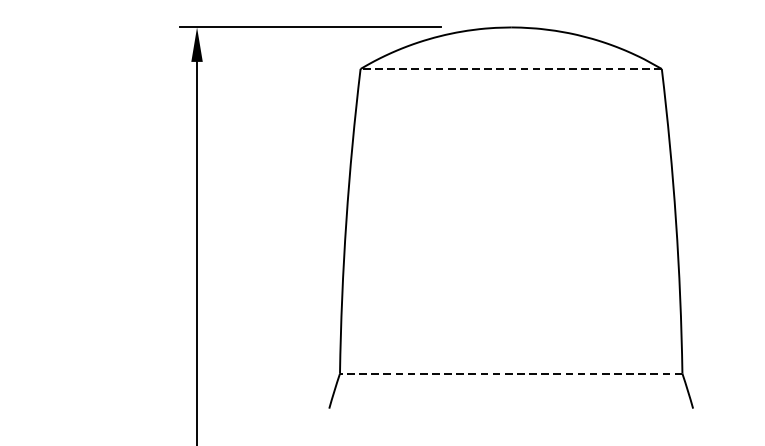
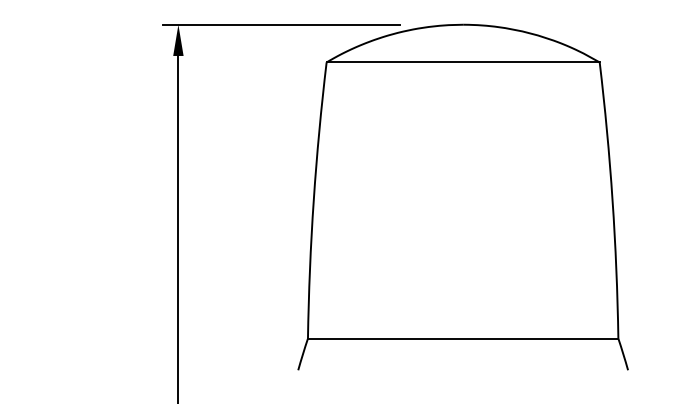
line: (511, 69) -> (463, 62), dashed -> solid
line: (510, 373) -> (462, 338), dashed -> solid

